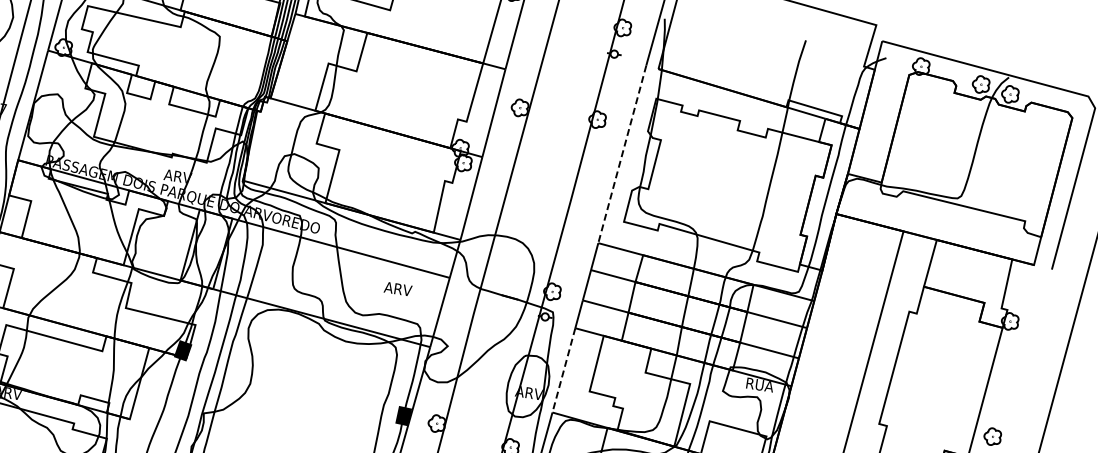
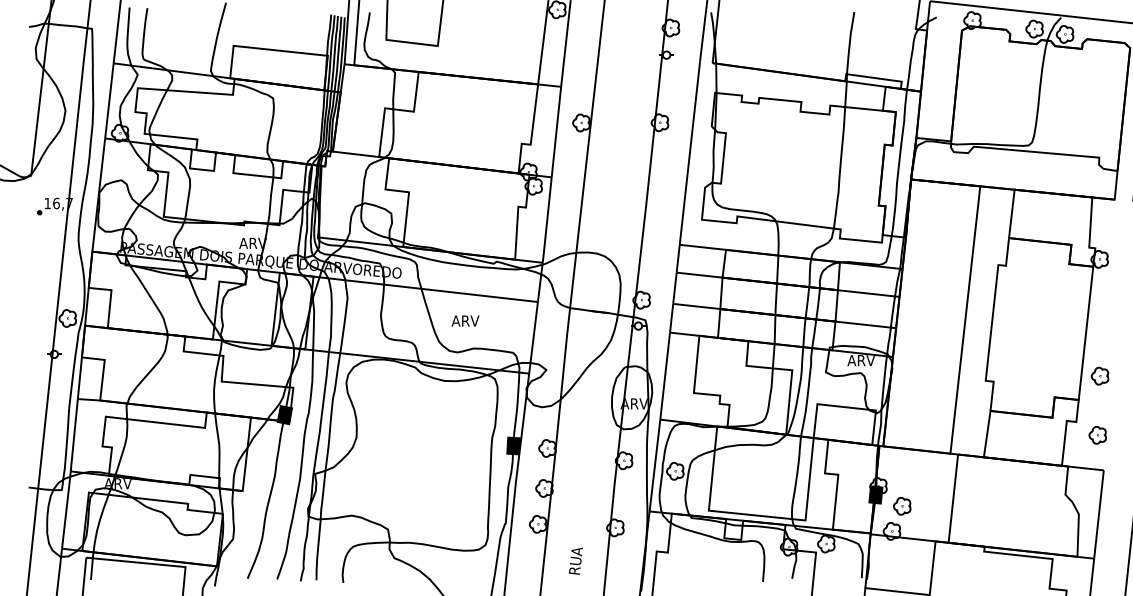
line: (621, 154) -> (689, 153), dashed -> solid
text: (398, 288) -> (465, 320), moved
line: (564, 370) -> (665, 376), dashed -> solid
text: (759, 384) -> (861, 360), RUA -> ARV

